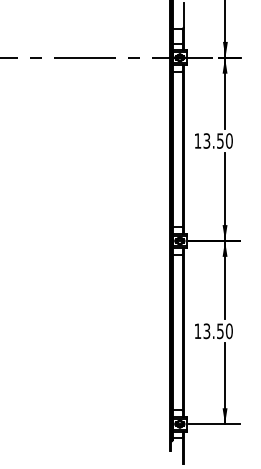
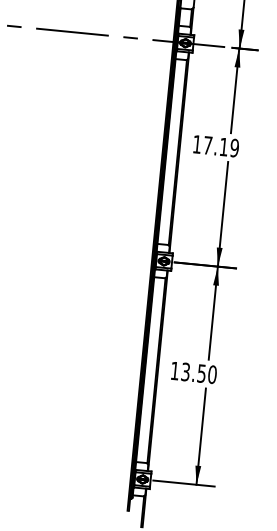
text: (217, 140) -> (220, 146), 13.50 -> 17.19

